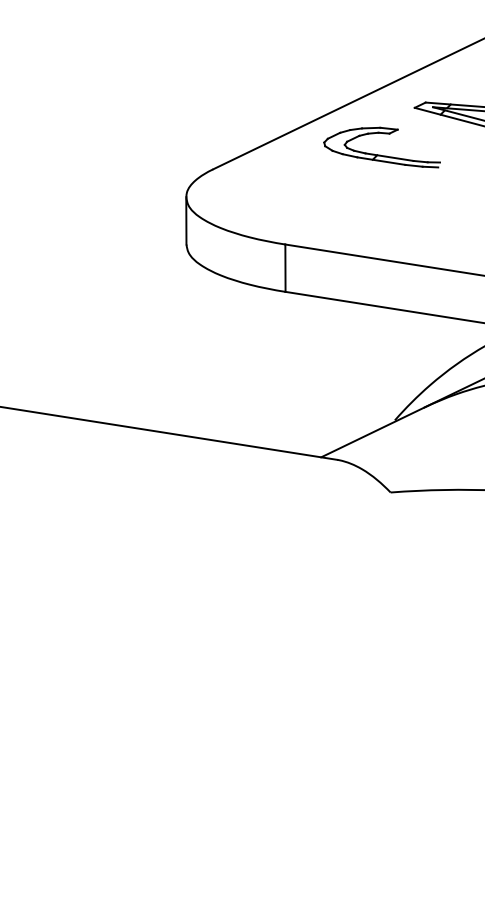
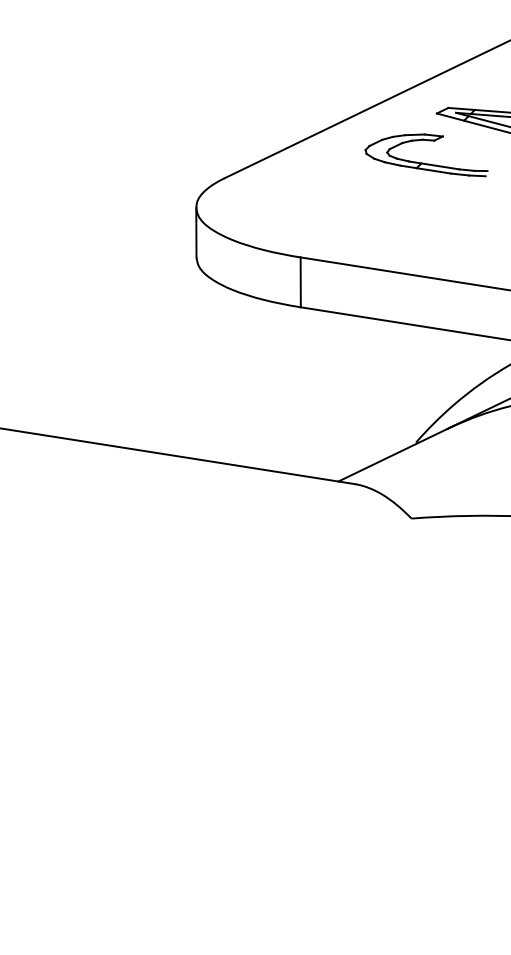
part: (379, 154) -> (423, 162), moved

